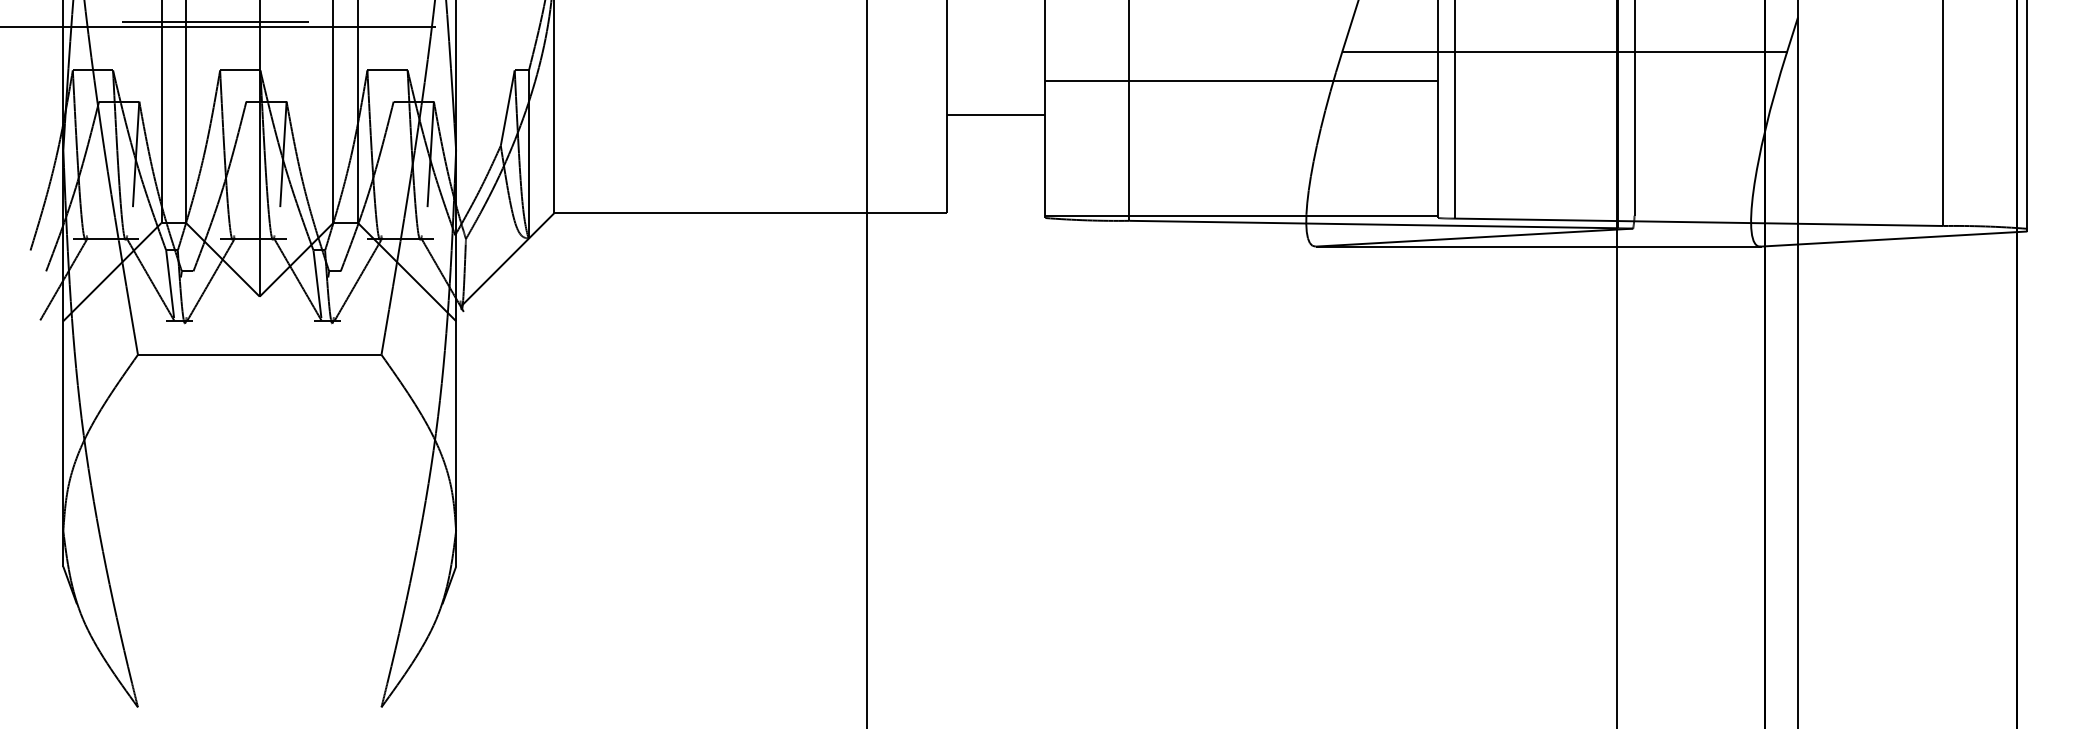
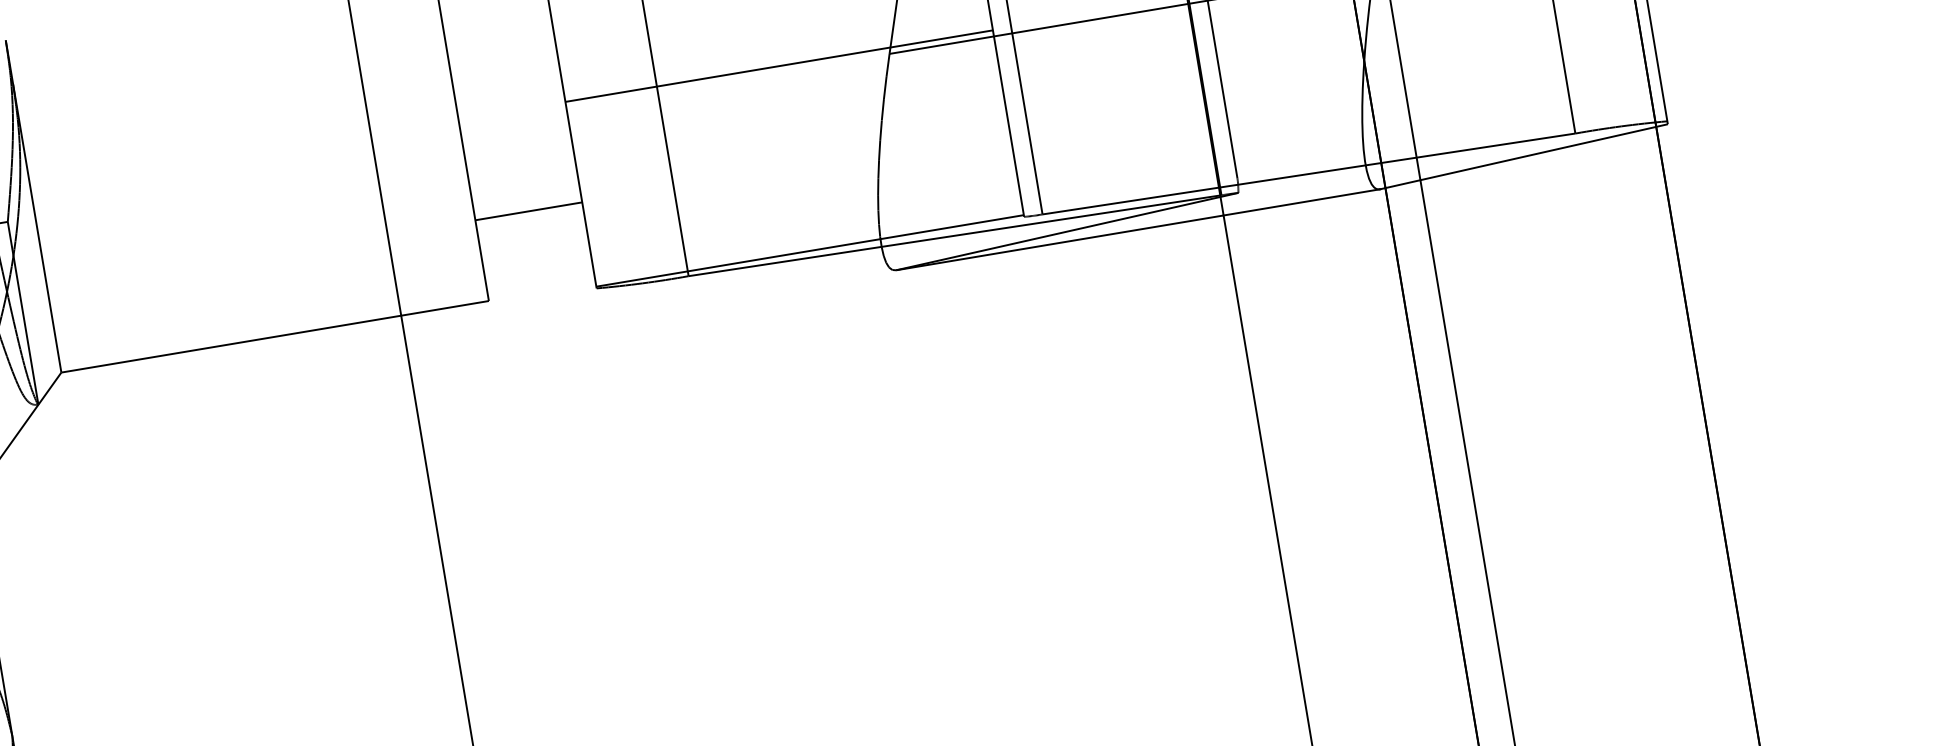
line: (1241, 80) -> (778, 66), moved
line: (996, 114) -> (529, 210), moved

